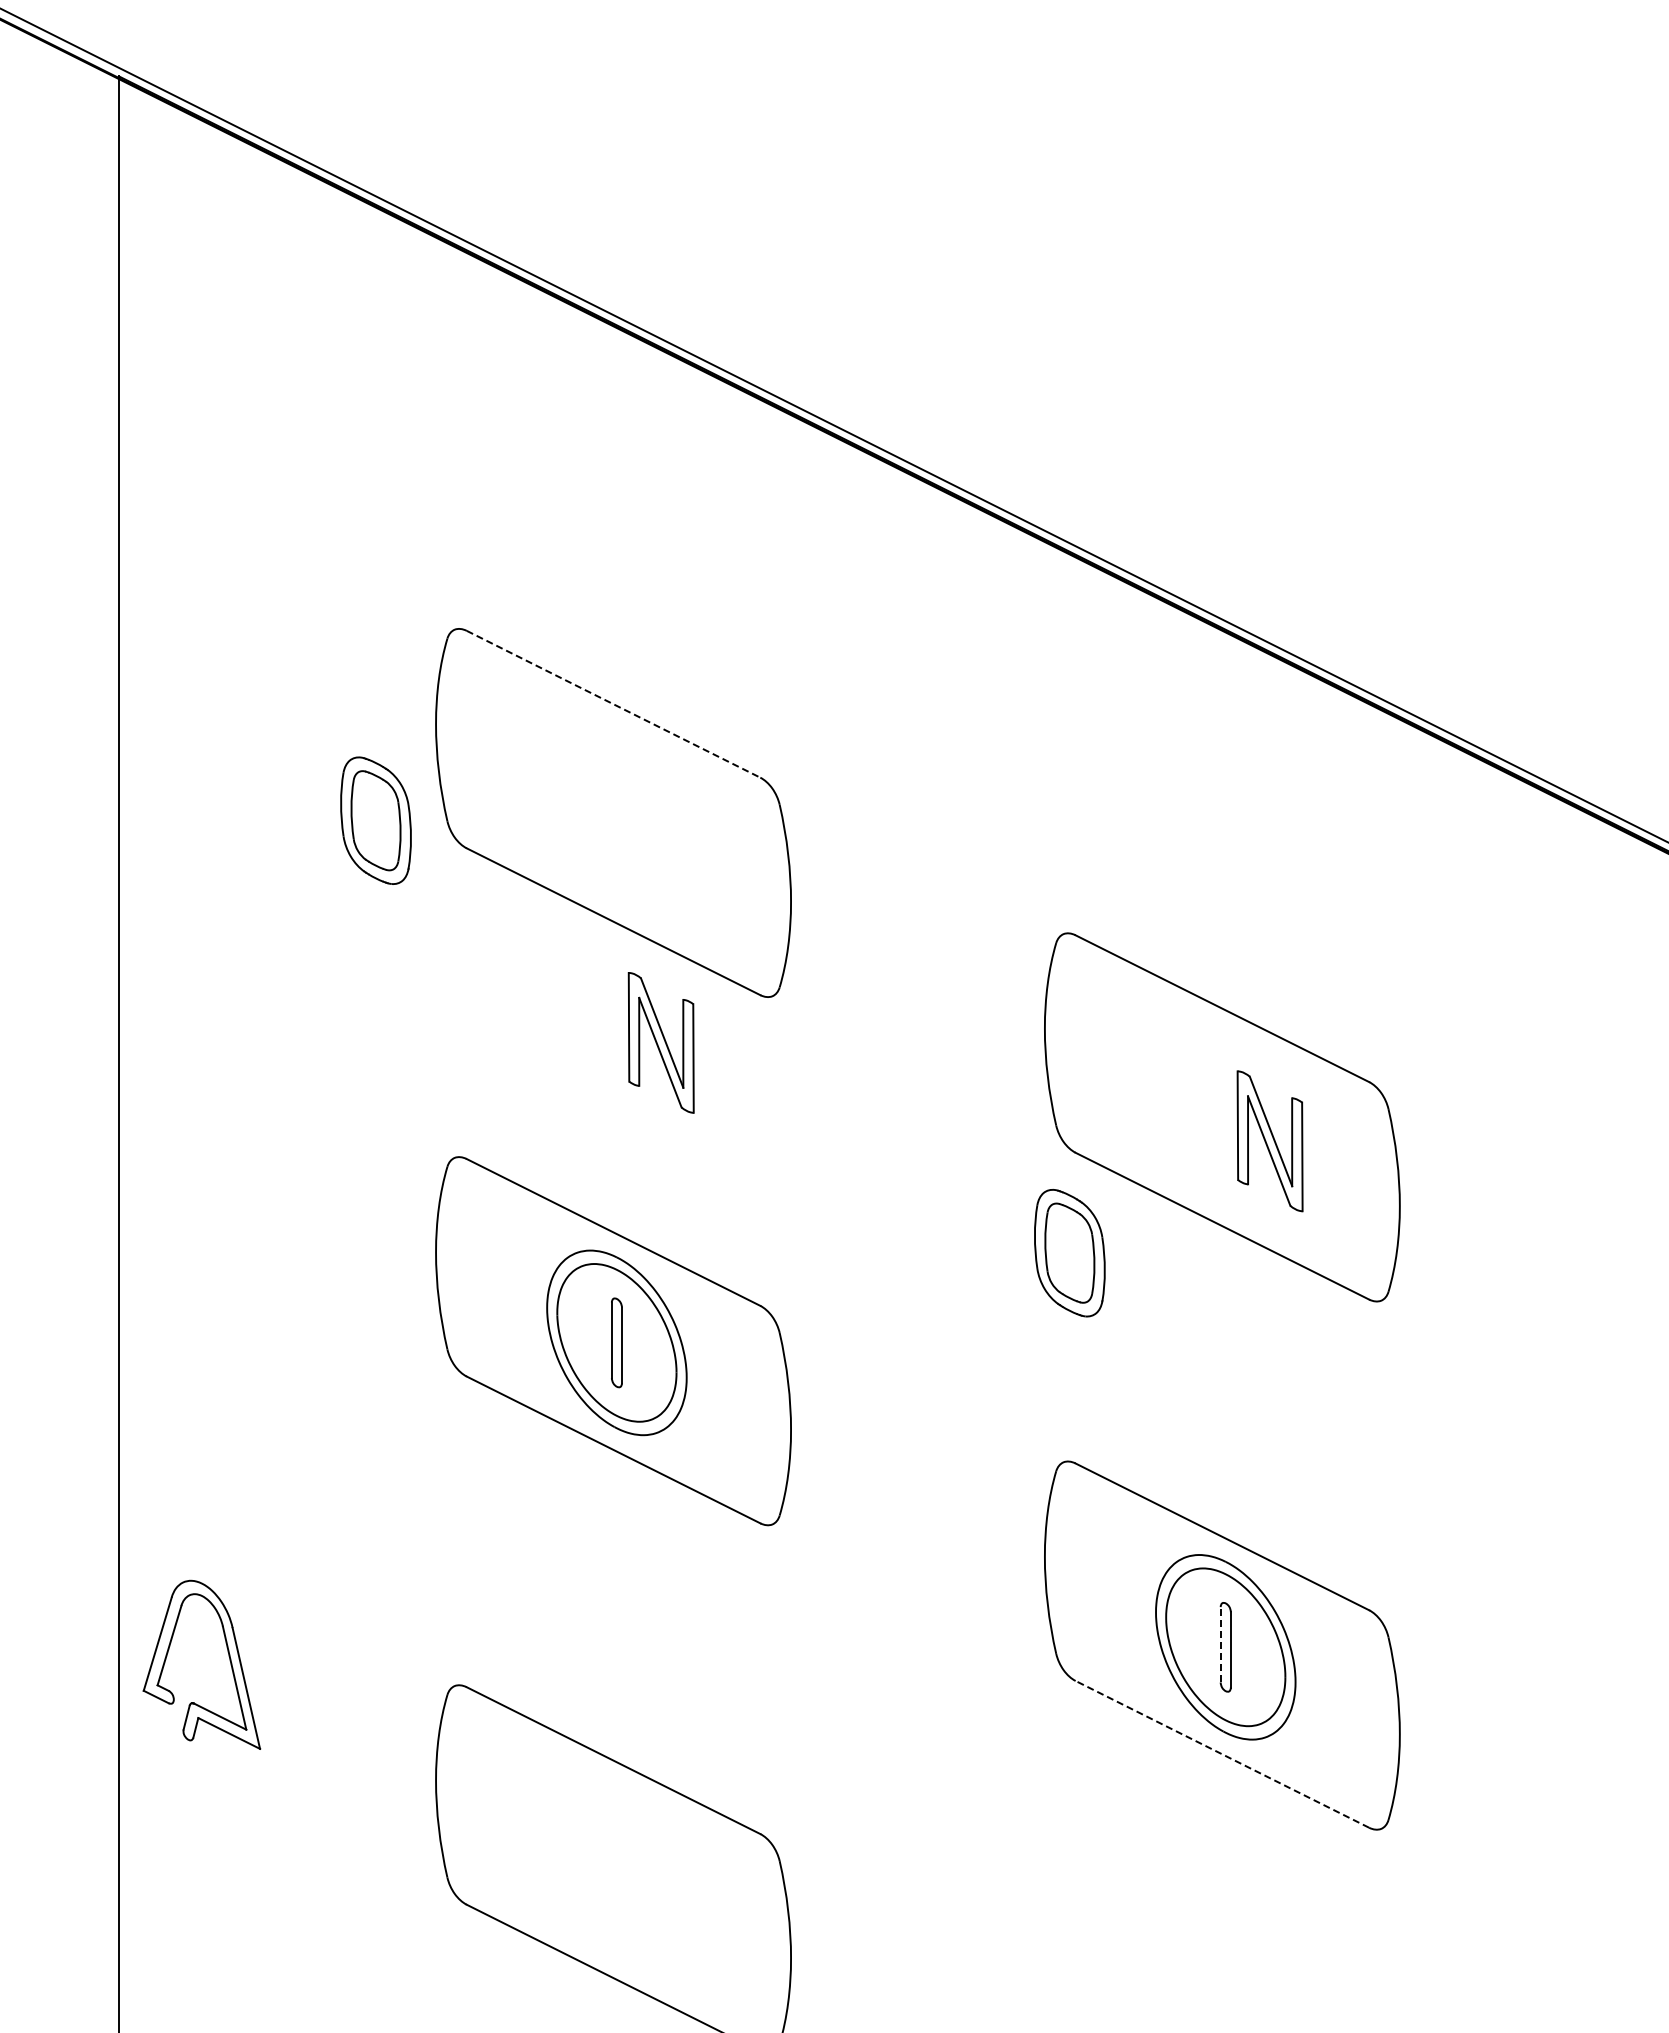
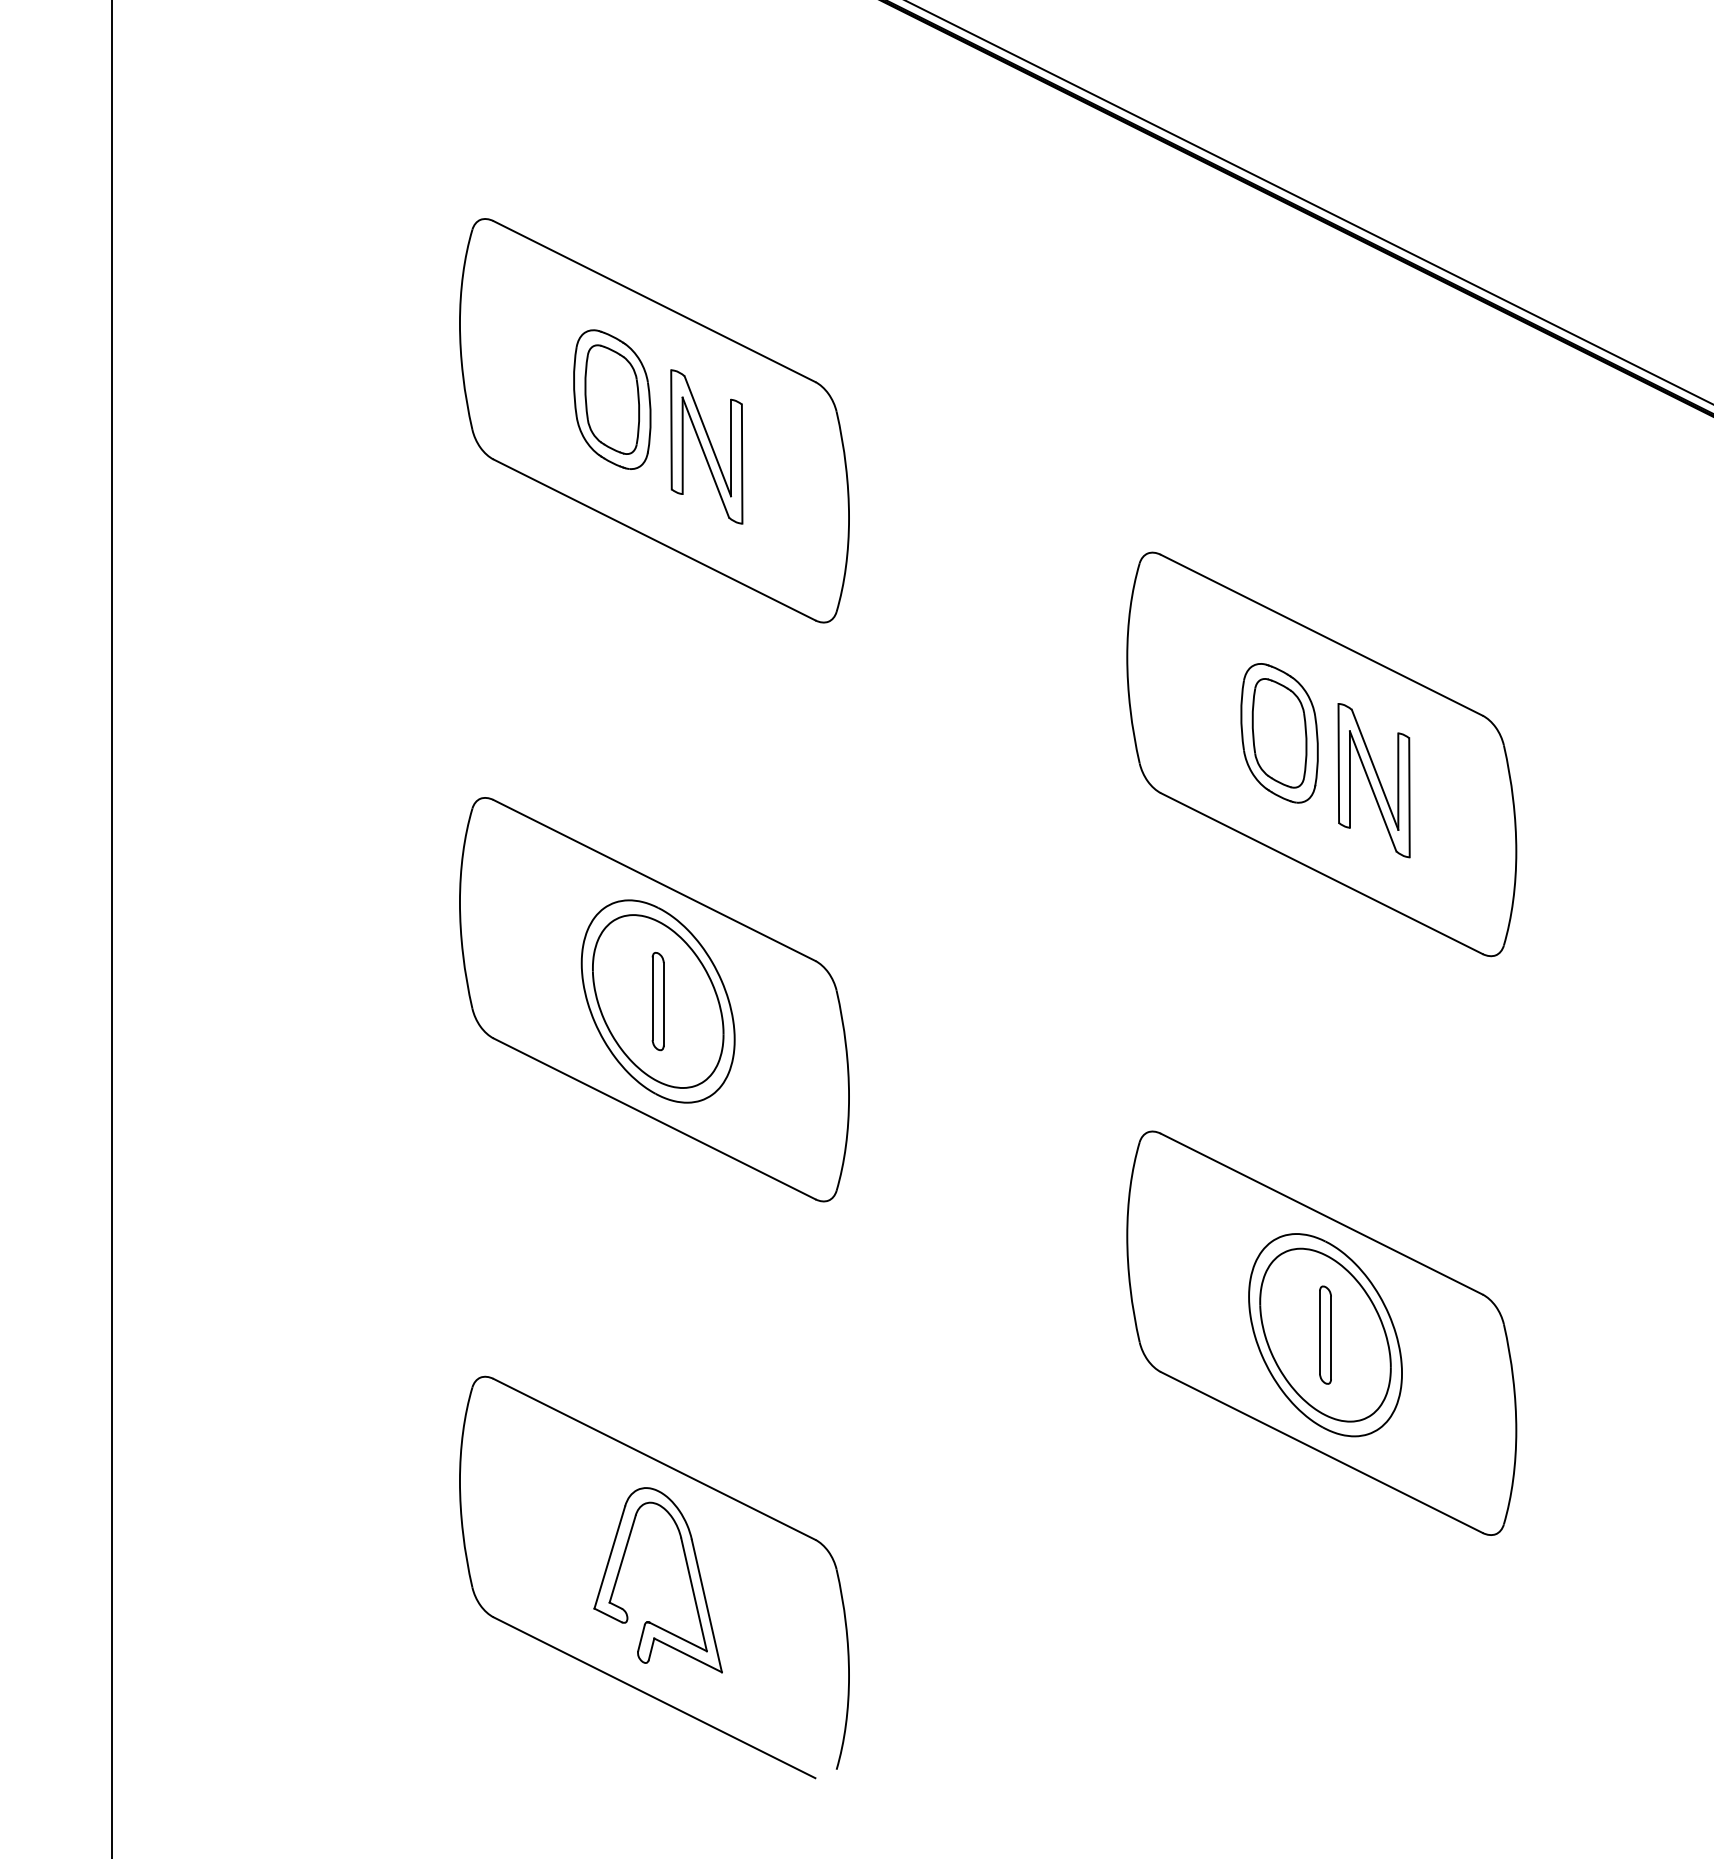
line: (614, 704) -> (655, 301), dashed -> solid
part: (375, 820) -> (611, 399), moved
part: (660, 1042) -> (705, 446), moved
part: (1069, 1253) -> (1279, 733), moved
line: (1220, 1644) -> (1319, 1332), dashed -> solid
part: (228, 1656) -> (687, 1571), moved
line: (1221, 1754) -> (1320, 1452), dashed -> solid

